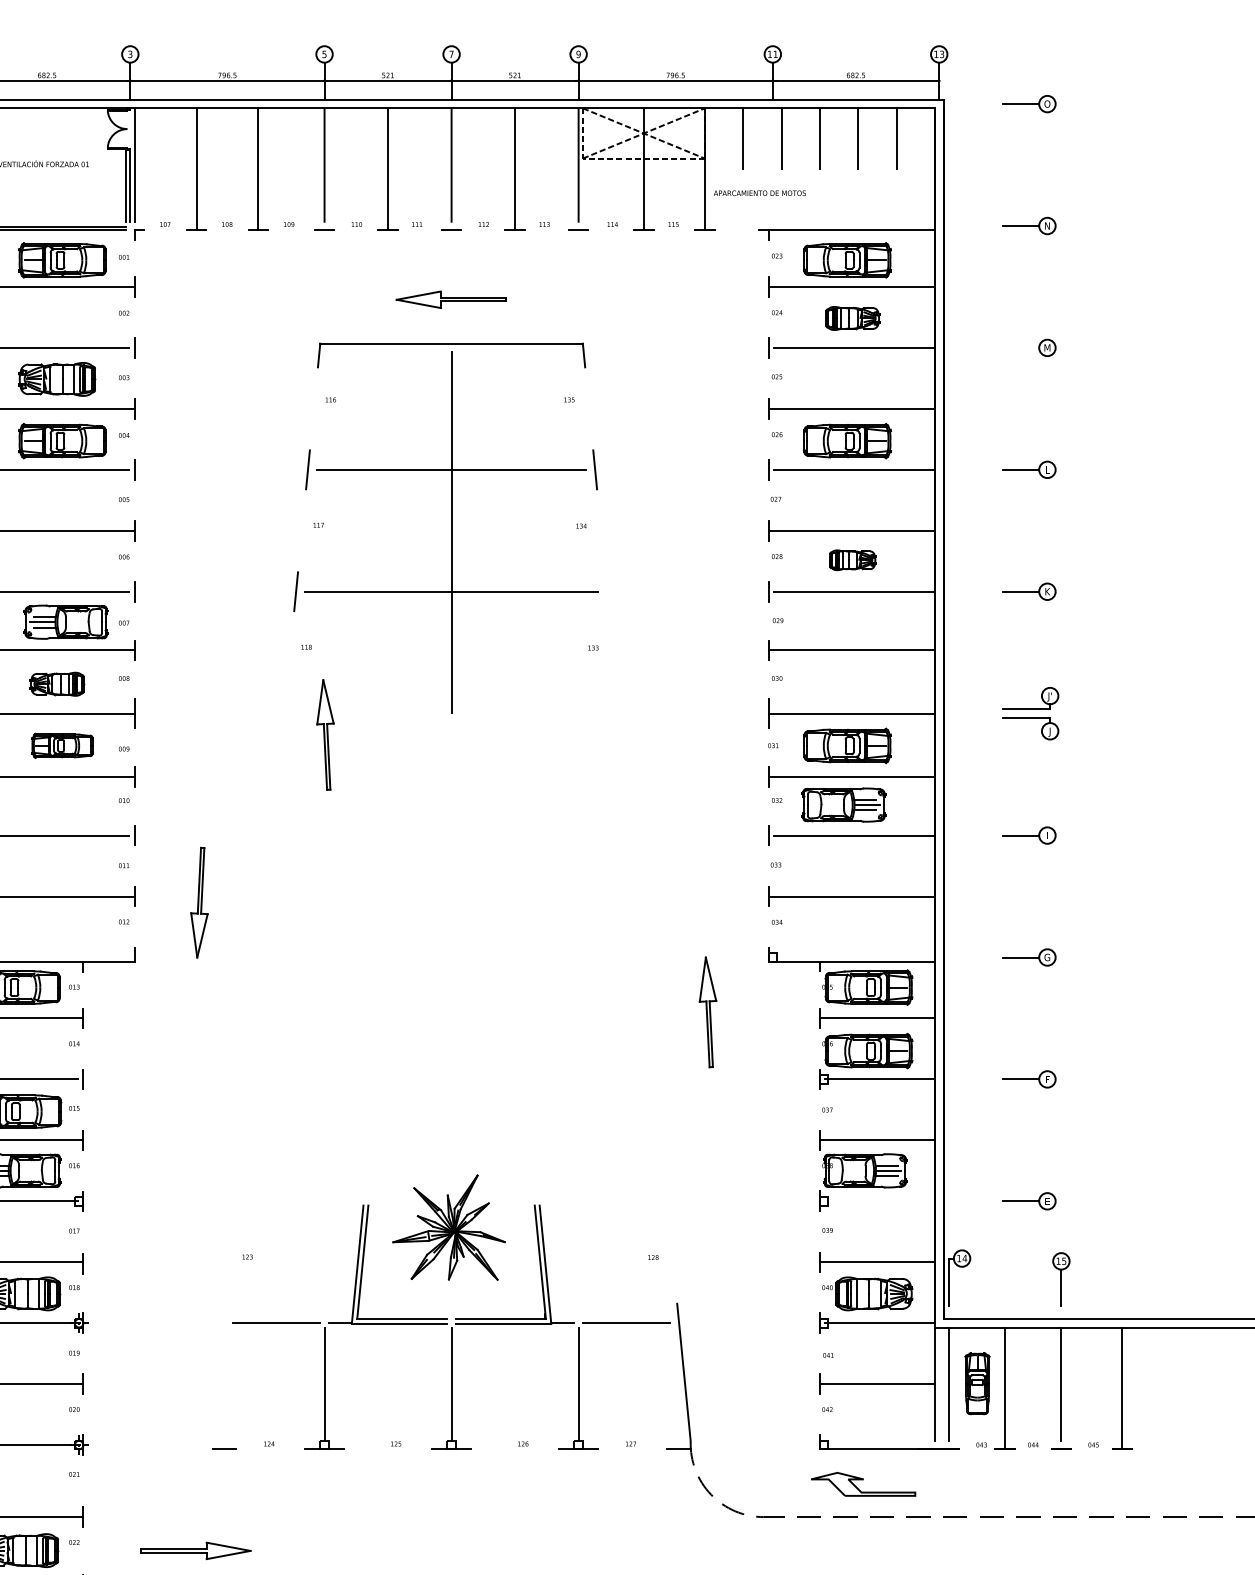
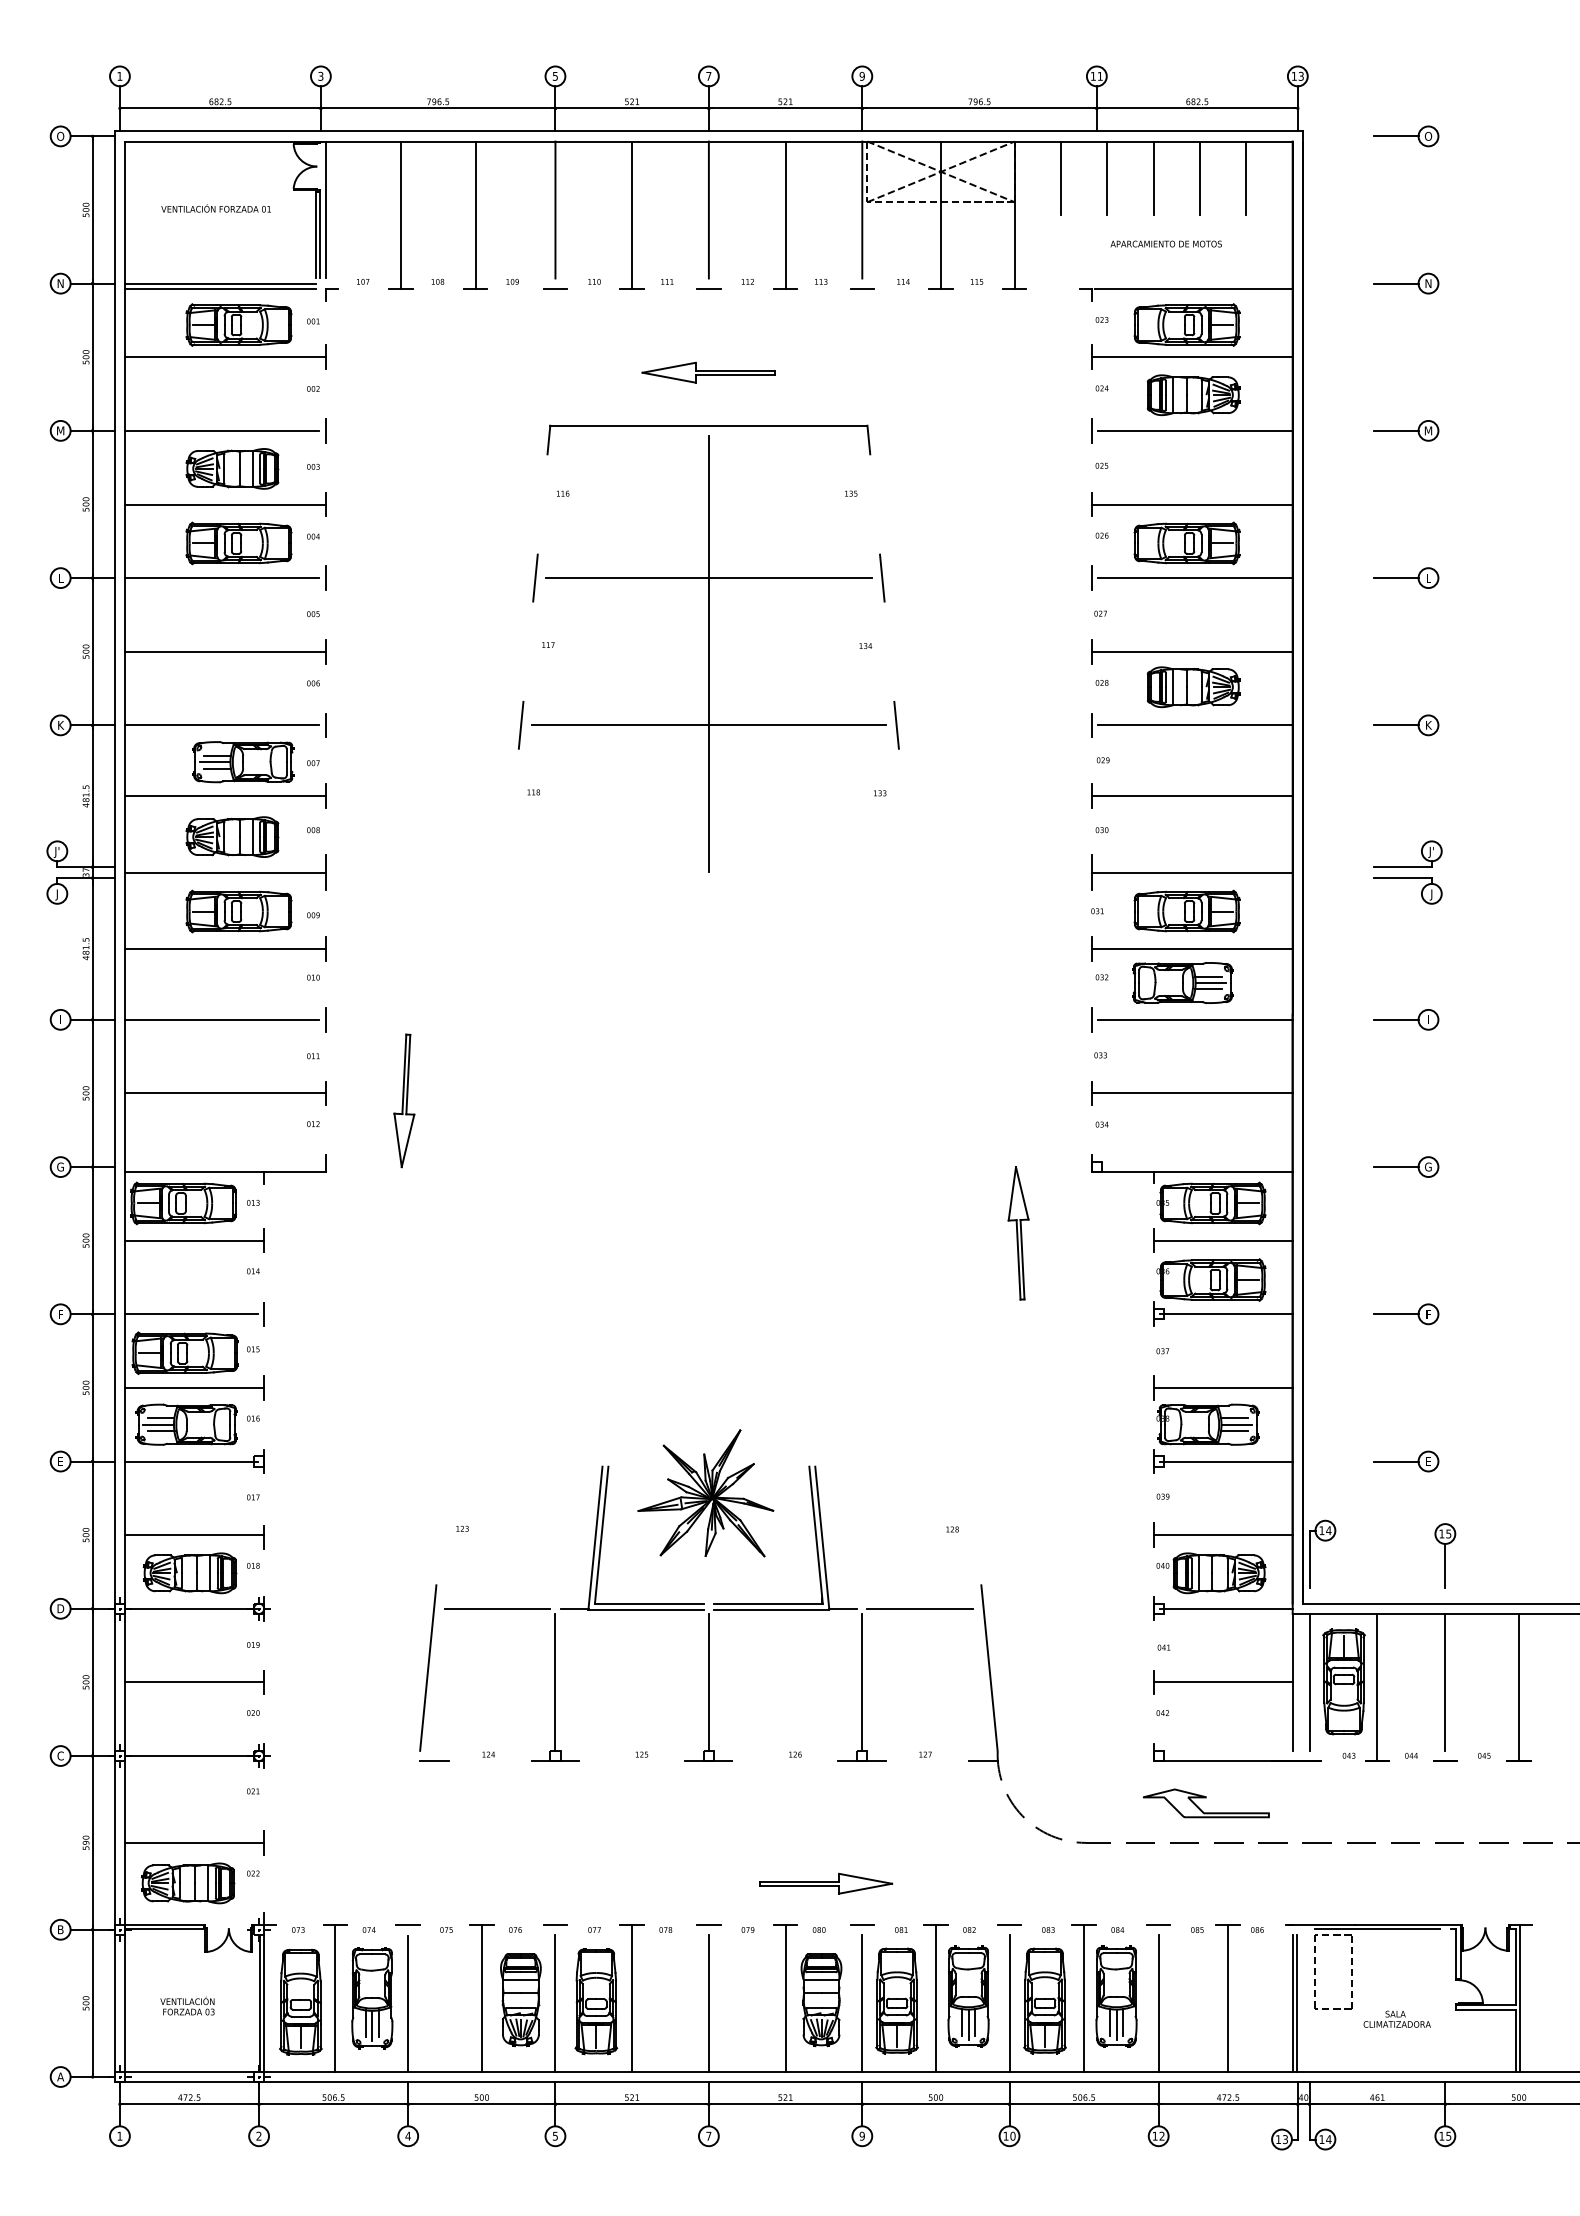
text: (759, 192) -> (1165, 243), moved
part: (852, 318) -> (1193, 395), size x1.43
line: (1020, 347) -> (1396, 430), added
part: (852, 560) -> (1193, 687), size x1.67
line: (606, 591) -> (896, 724), added
part: (57, 683) -> (232, 836), size x1.43
part: (325, 735) -> (556, 898), removed
part: (62, 745) -> (238, 911), size x1.43
line: (880, 1201) -> (1226, 1461), added
line: (219, 1371) -> (428, 1667), added
part: (977, 1383) -> (1343, 1681), size x1.43
part: (196, 1550) -> (826, 1883), moved

